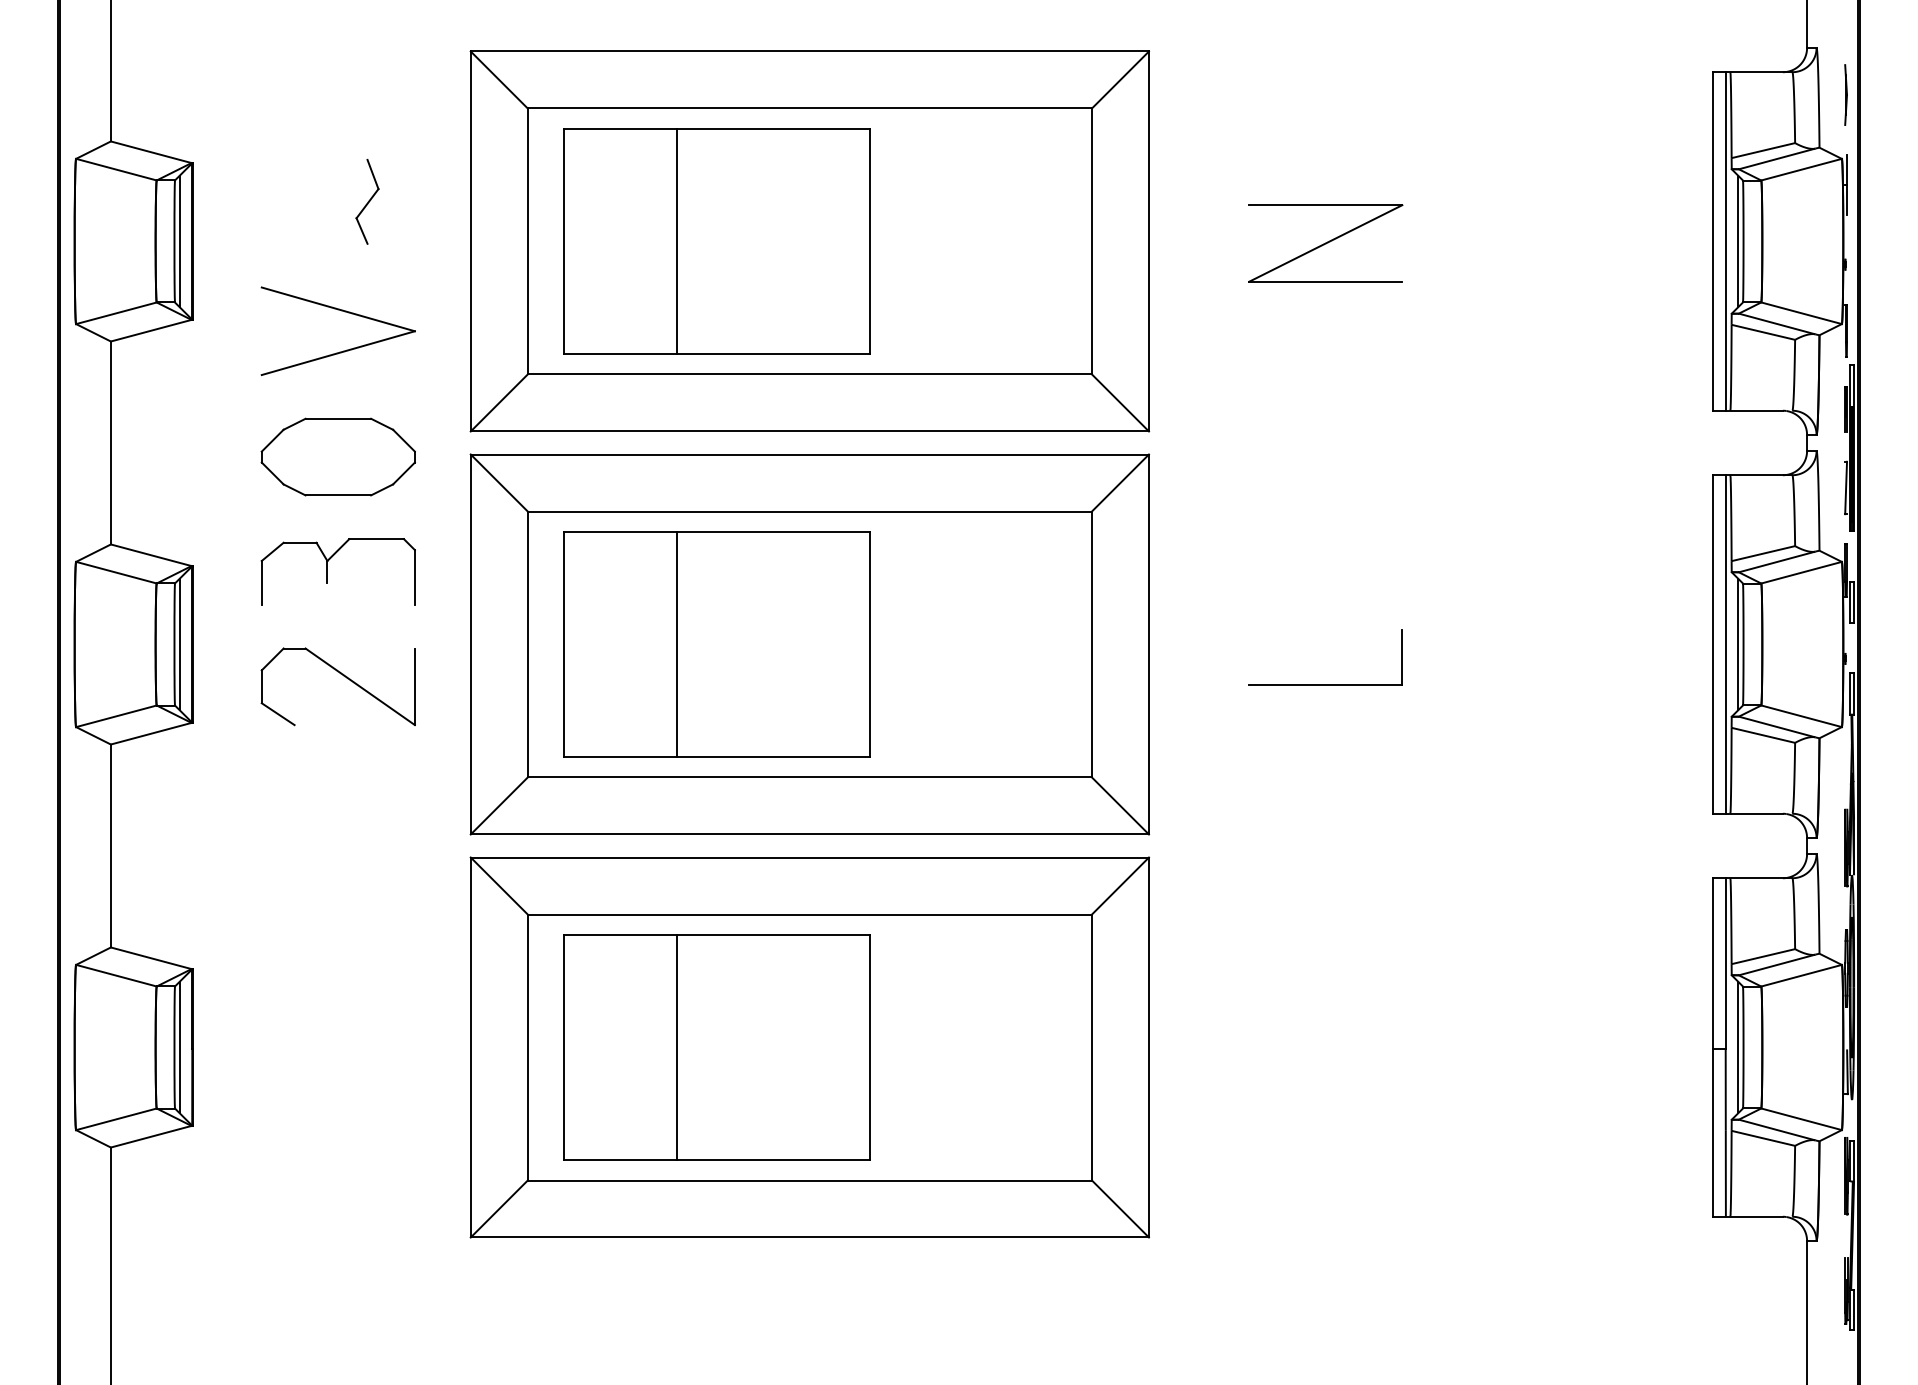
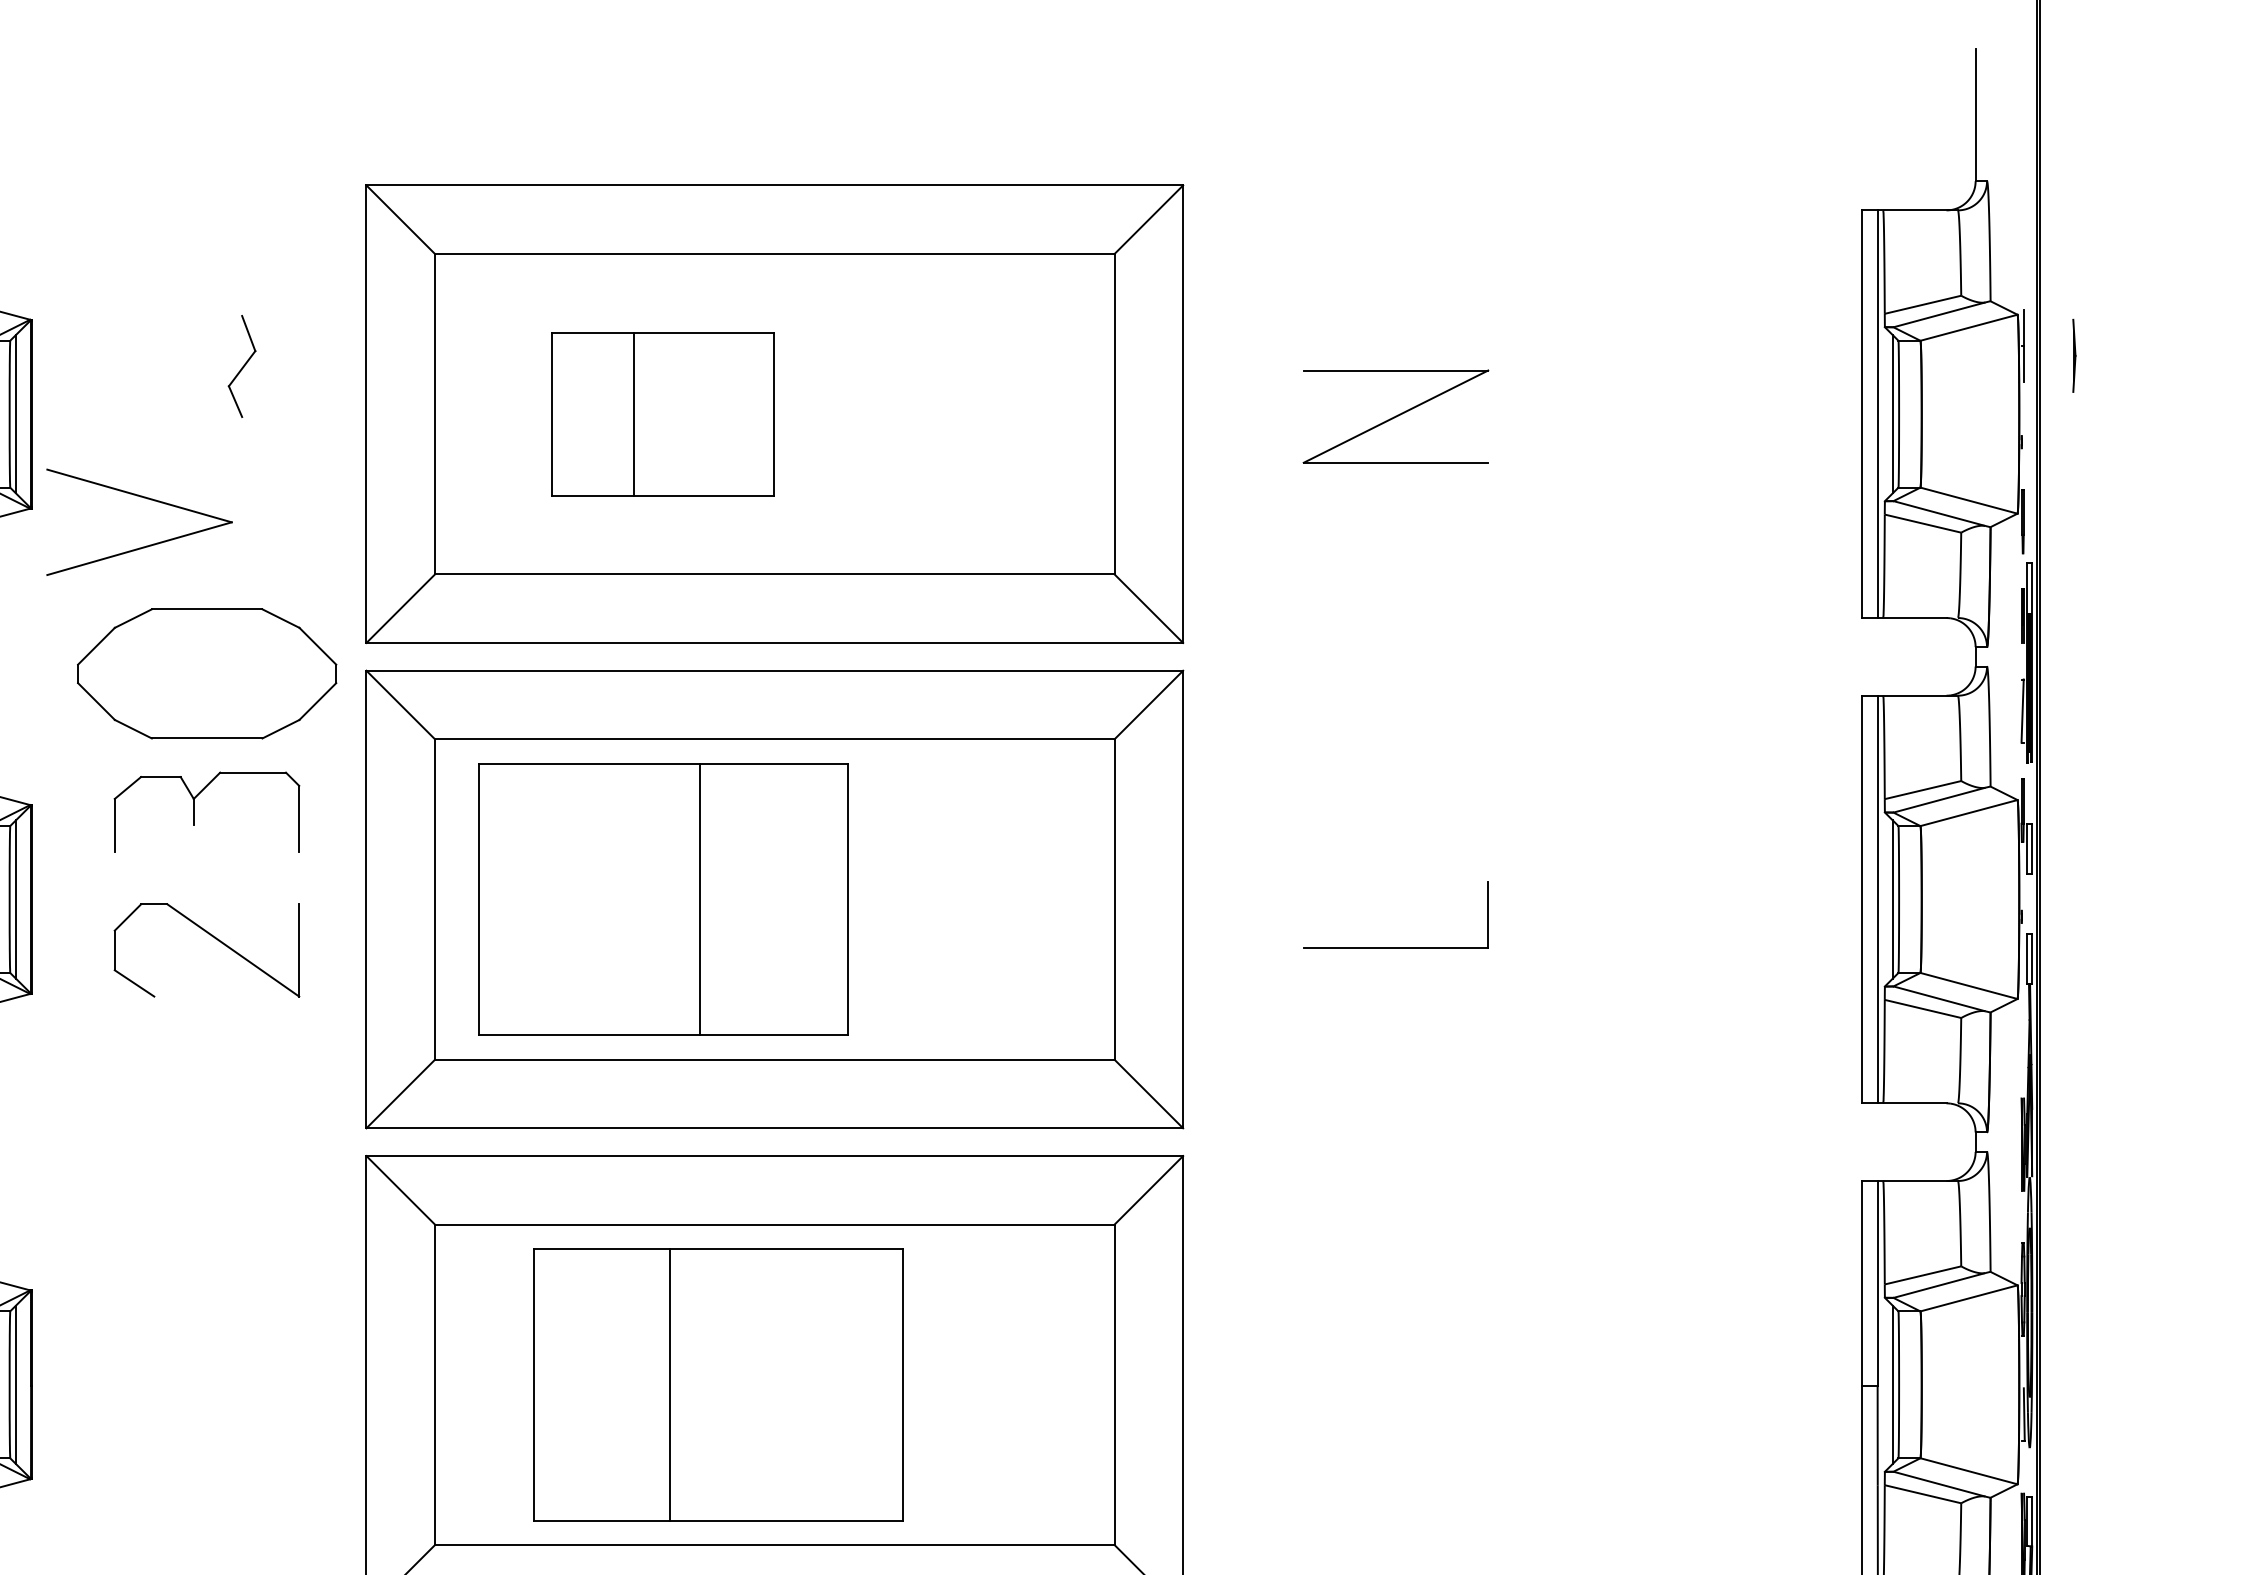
line: (1845, 94) -> (2073, 355), moved
part: (716, 241) -> (662, 414), size x0.6
part: (344, 312) -> (146, 499), moved
part: (337, 456) -> (205, 673), size x1.4
line: (676, 644) -> (699, 899), moved
part: (716, 1047) -> (717, 1384), moved

